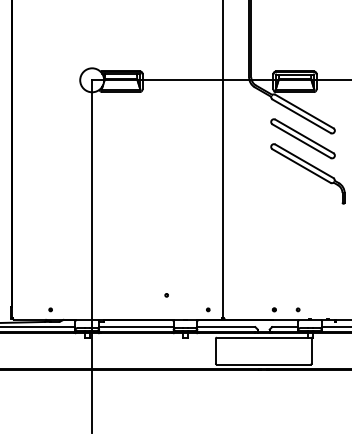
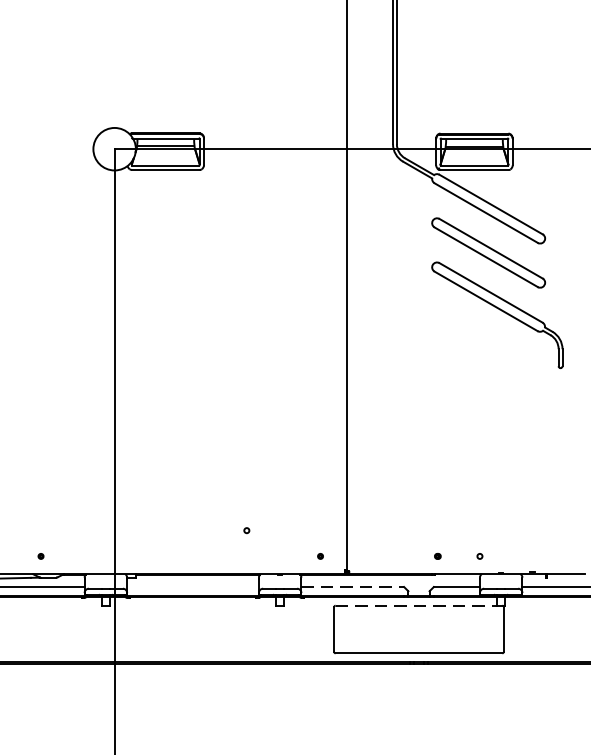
line: (136, 327) -> (193, 587), removed
line: (226, 327) -> (352, 587), solid -> dashed
line: (262, 337) -> (416, 605), solid -> dashed

